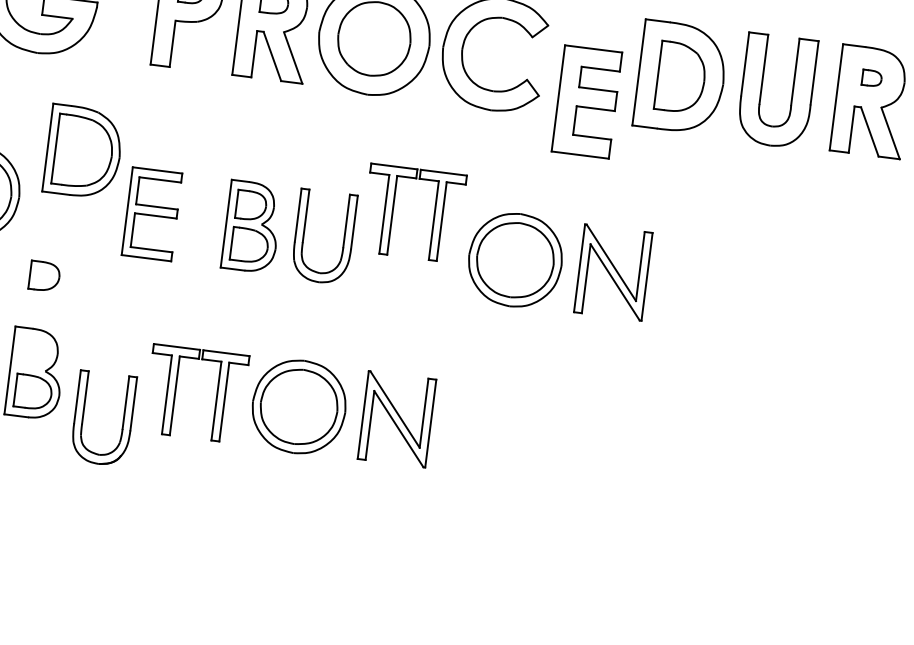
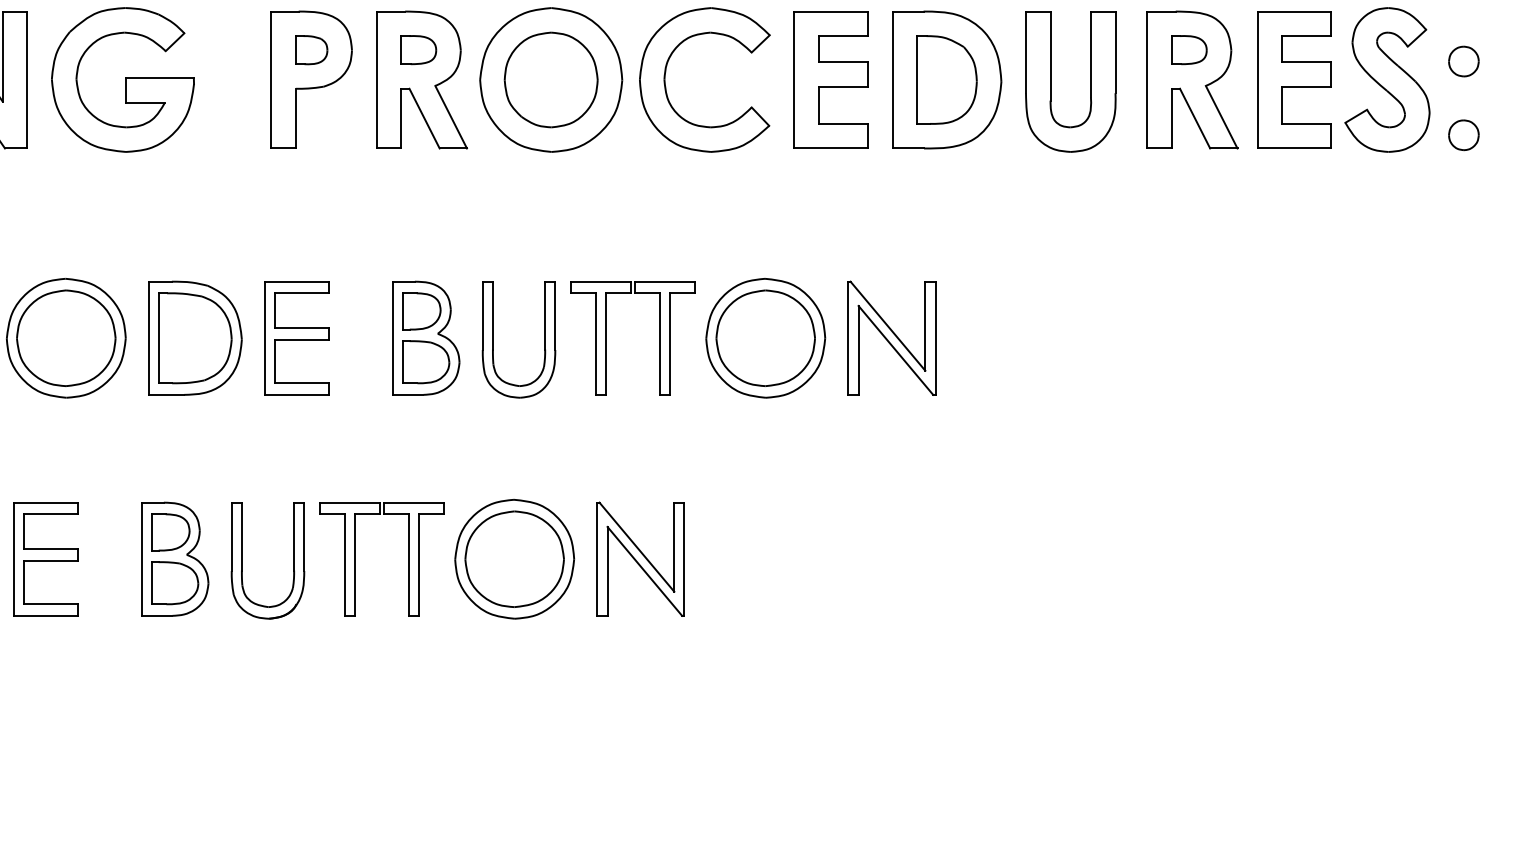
part: (872, 78) -> (1189, 50), size x1.43
part: (586, 101) -> (830, 79), moved
part: (83, 151) -> (195, 337), moved
part: (393, 211) -> (606, 338), moved
part: (44, 276) -> (170, 532), moved
part: (83, 416) -> (242, 560), moved

